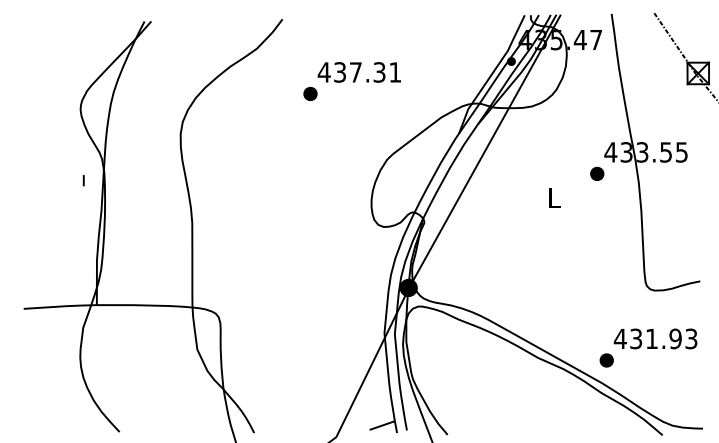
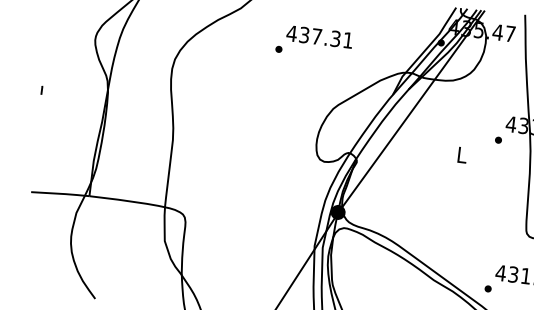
part: (310, 93) -> (278, 49), size x0.62
part: (597, 173) -> (498, 139), size x0.62
line: (83, 180) -> (41, 90), moved
part: (606, 360) -> (487, 288), size x0.62

